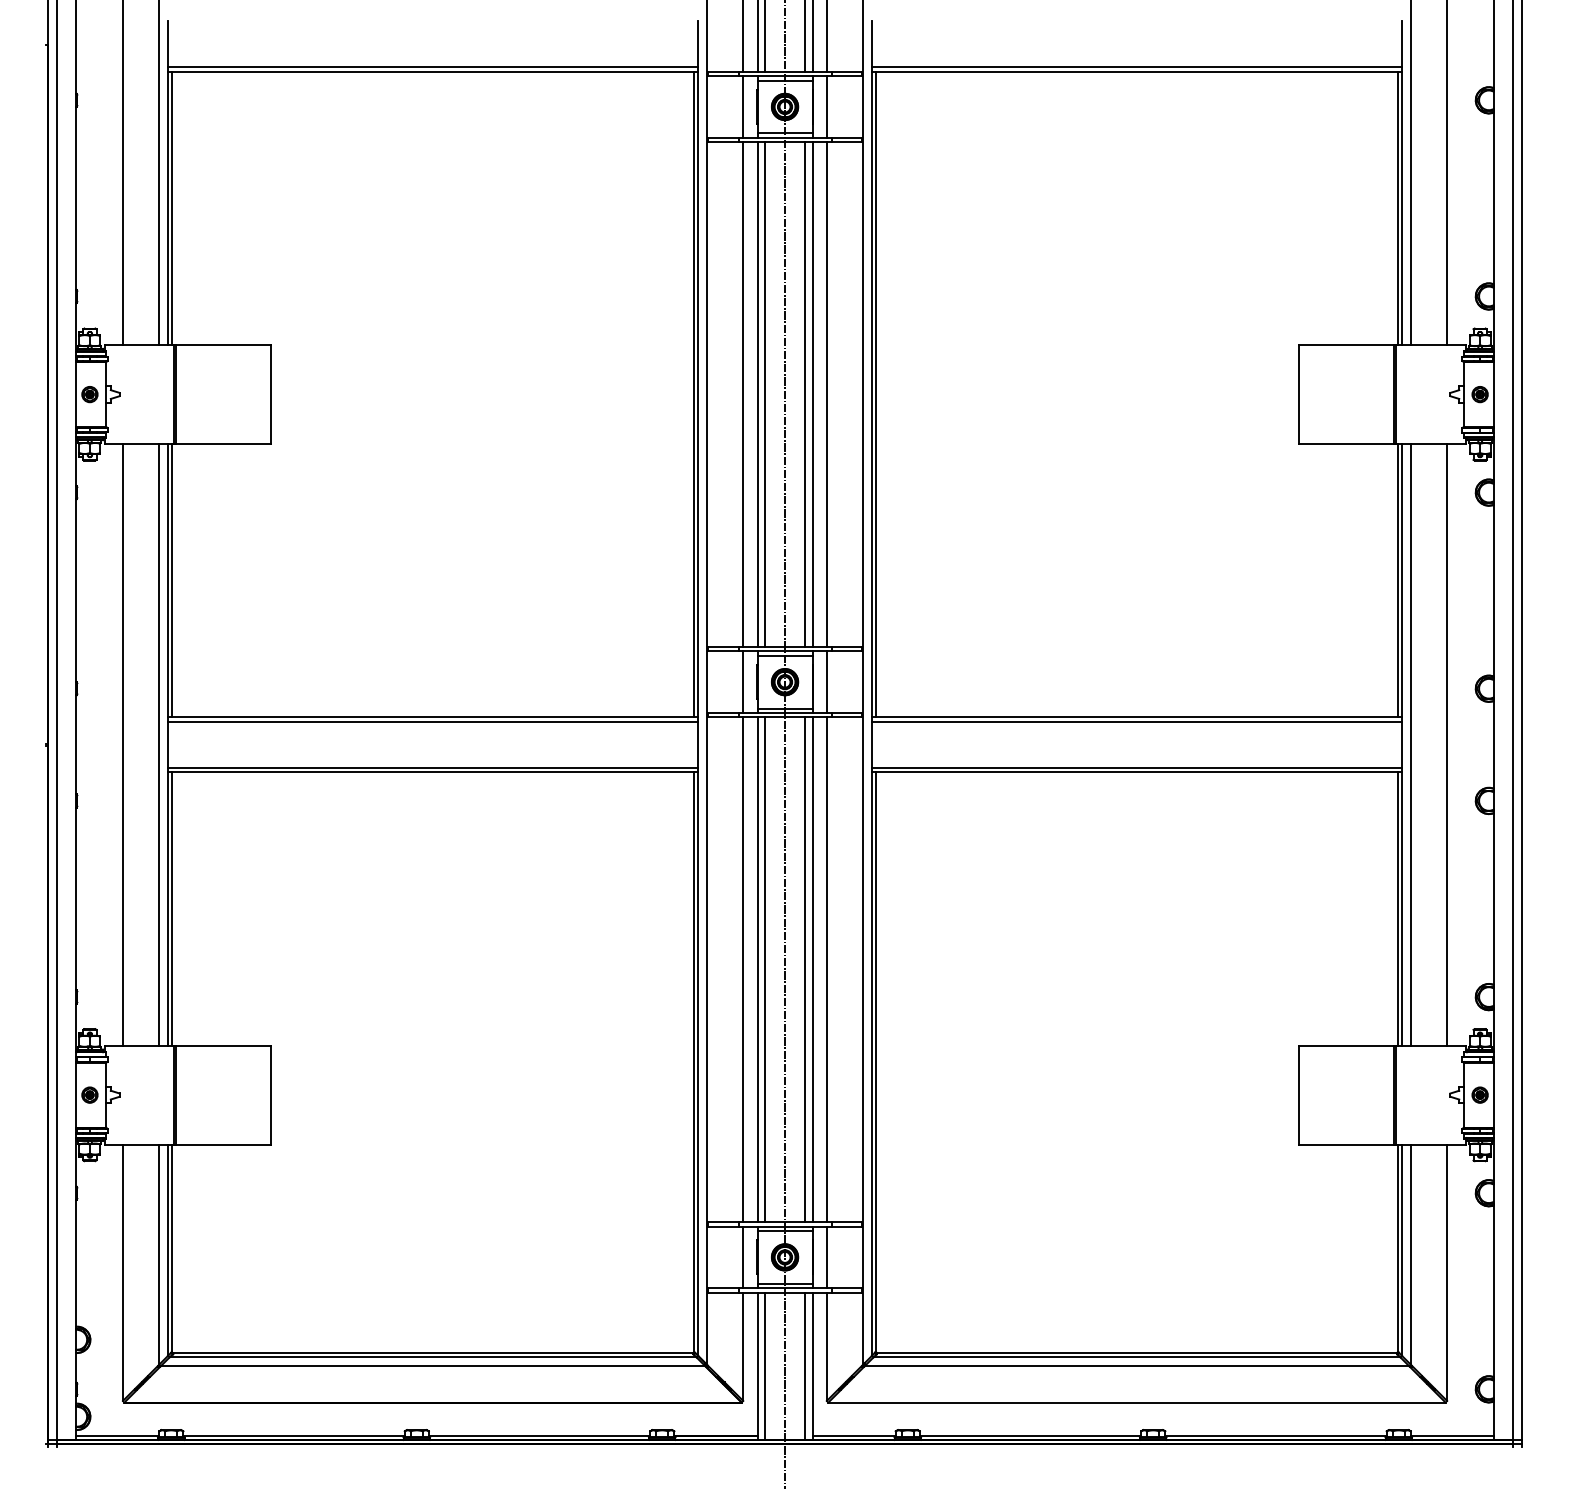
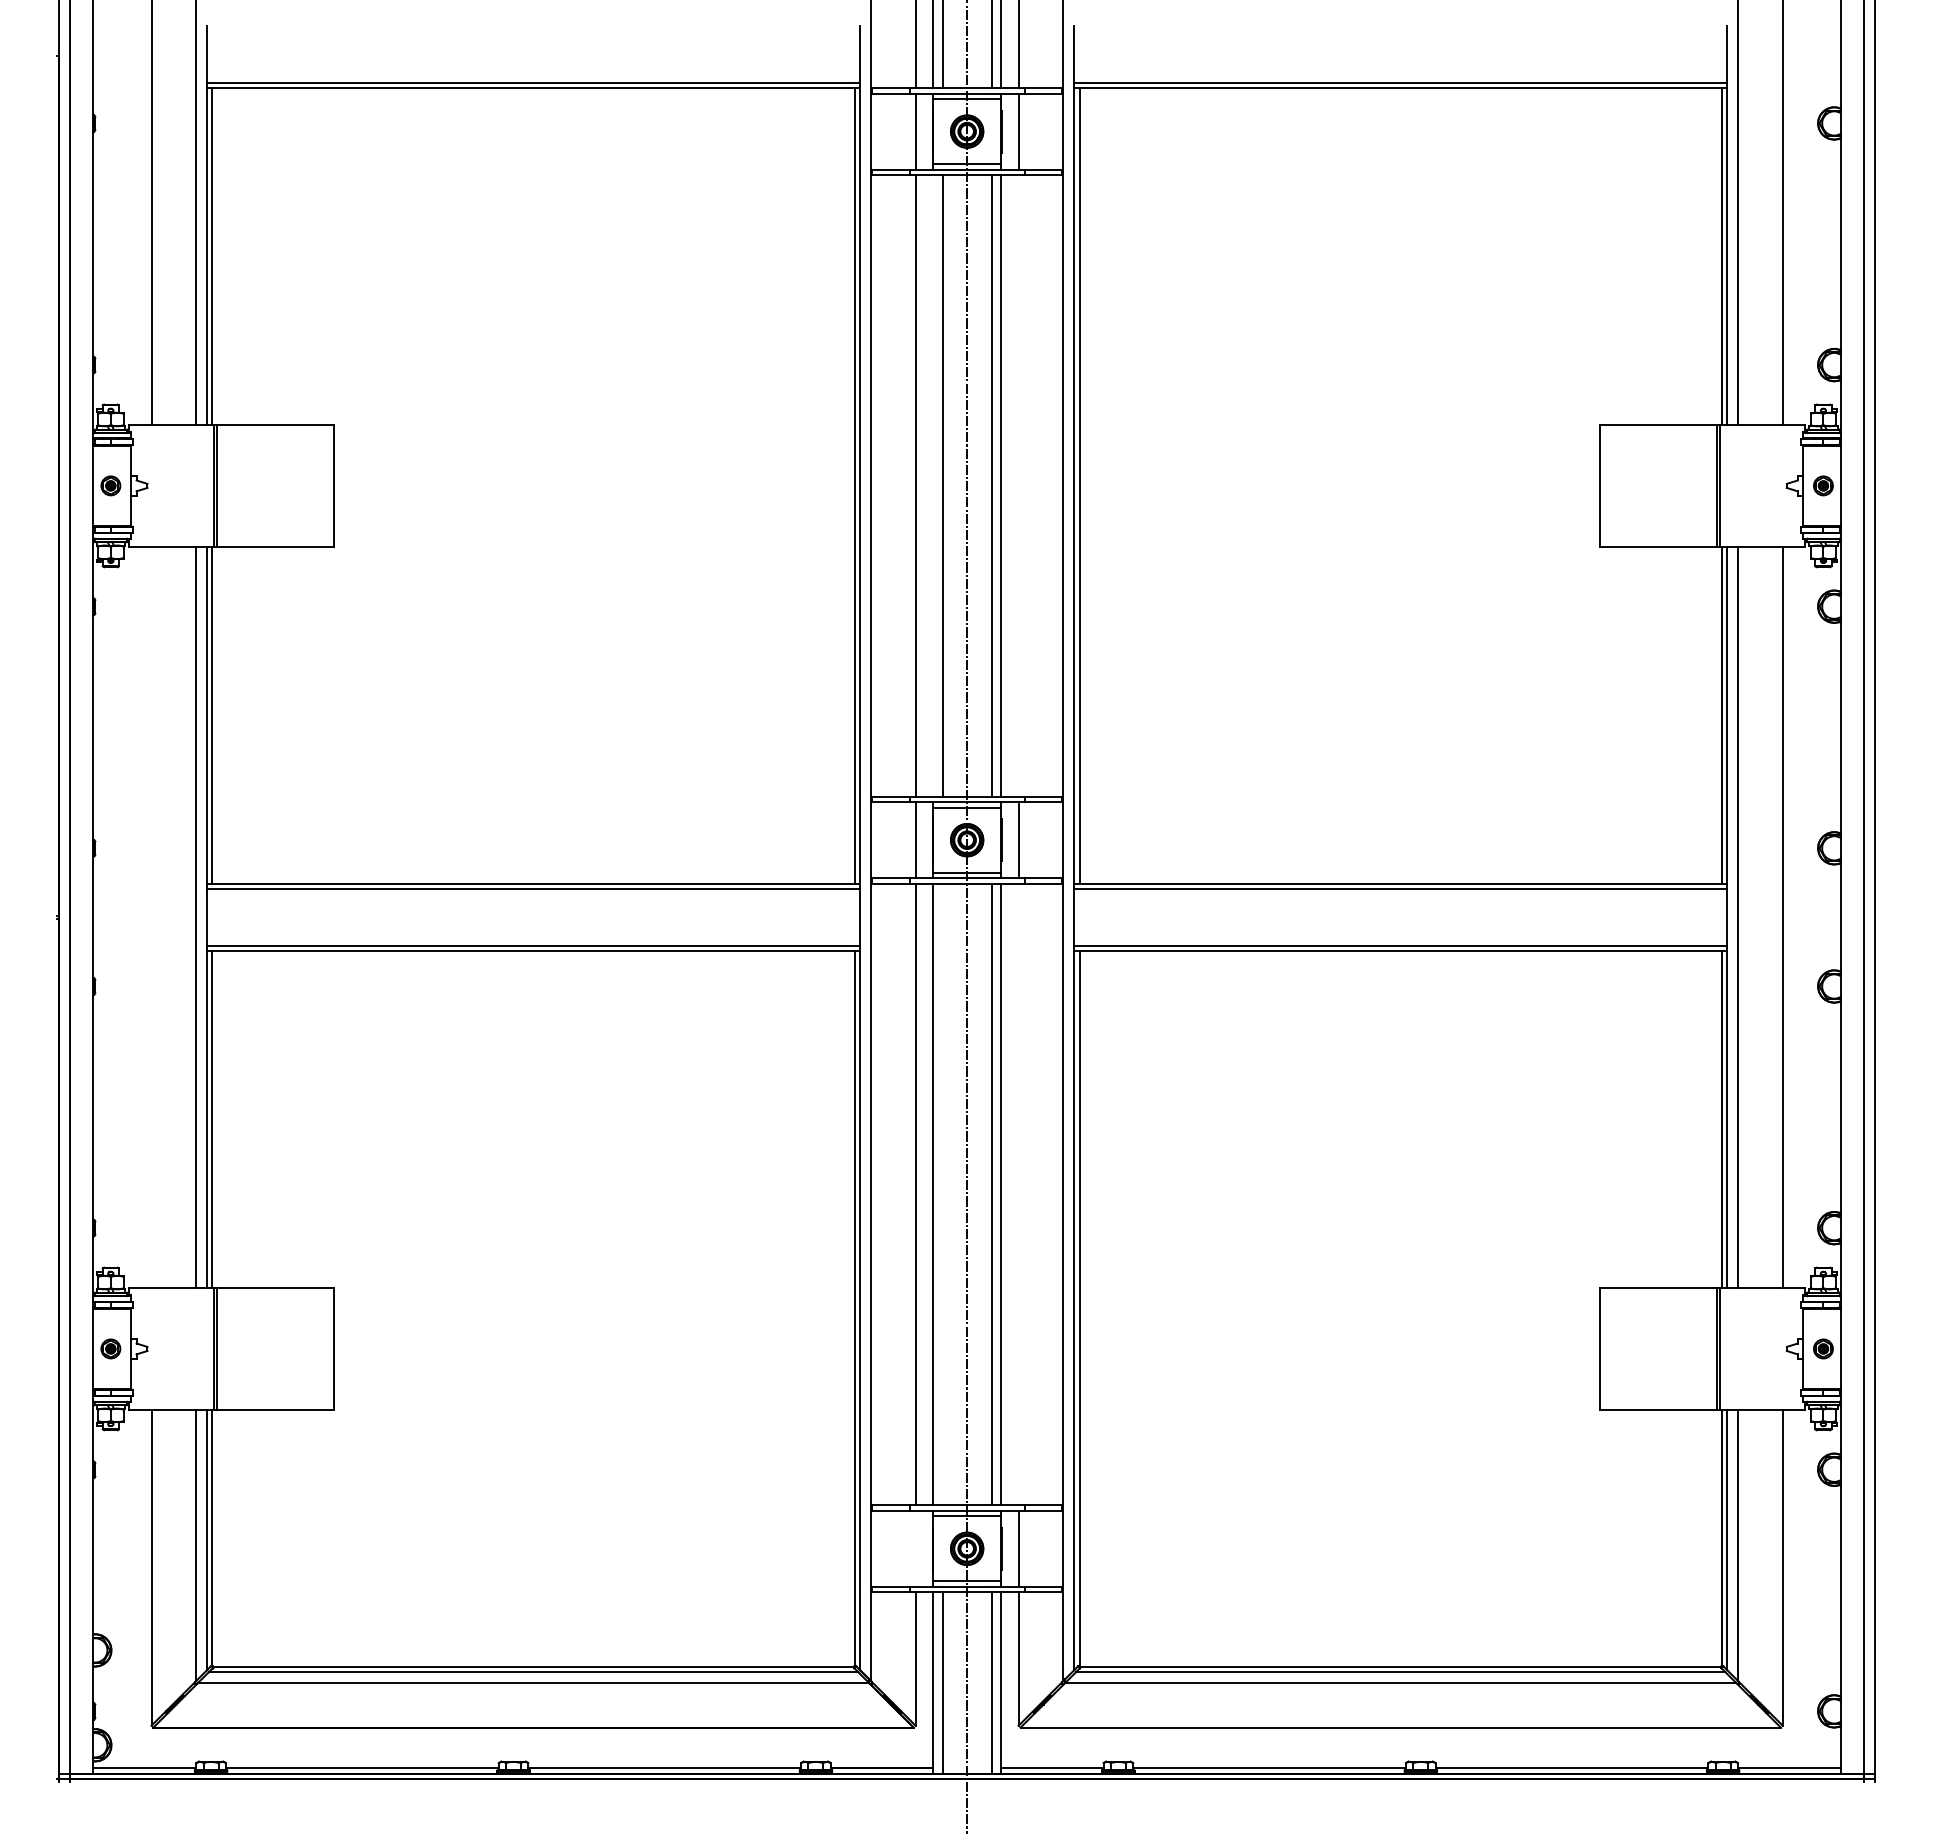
line: (757, 394) -> (933, 485), removed
line: (826, 394) -> (1018, 485), removed
line: (122, 744) -> (150, 917), removed
line: (765, 969) -> (943, 1194), removed
line: (826, 969) -> (1018, 1194), removed
line: (743, 1257) -> (915, 1548), removed

